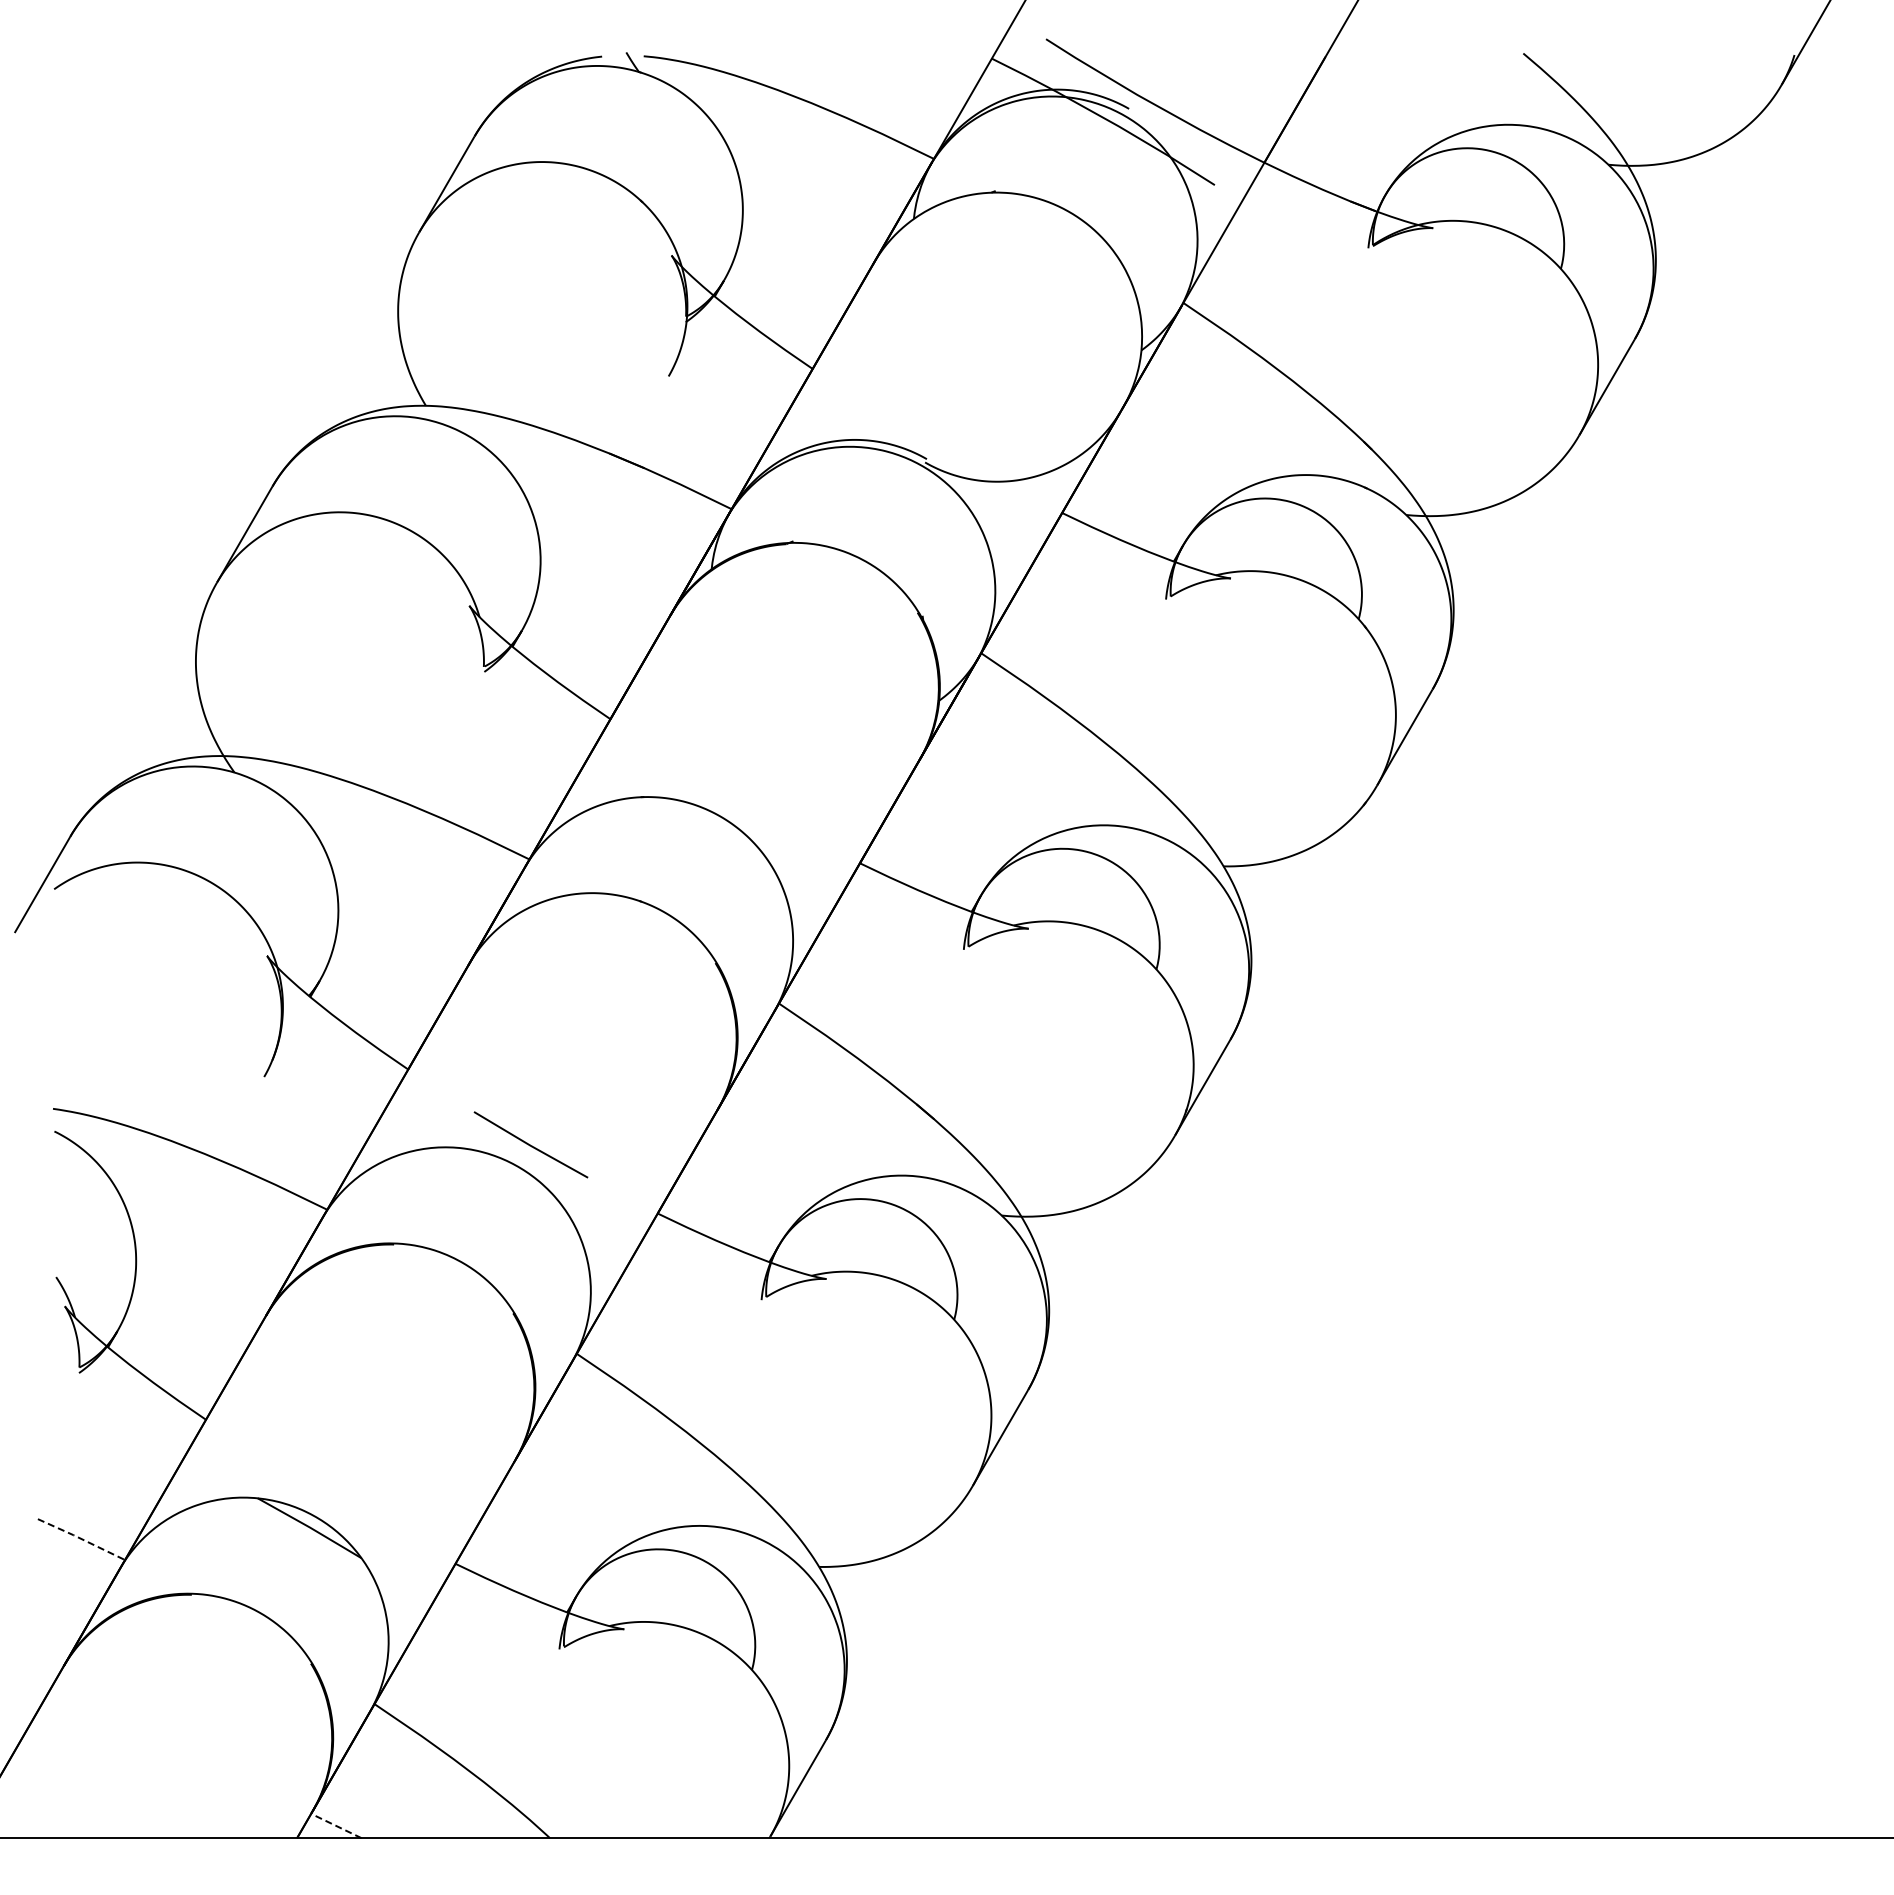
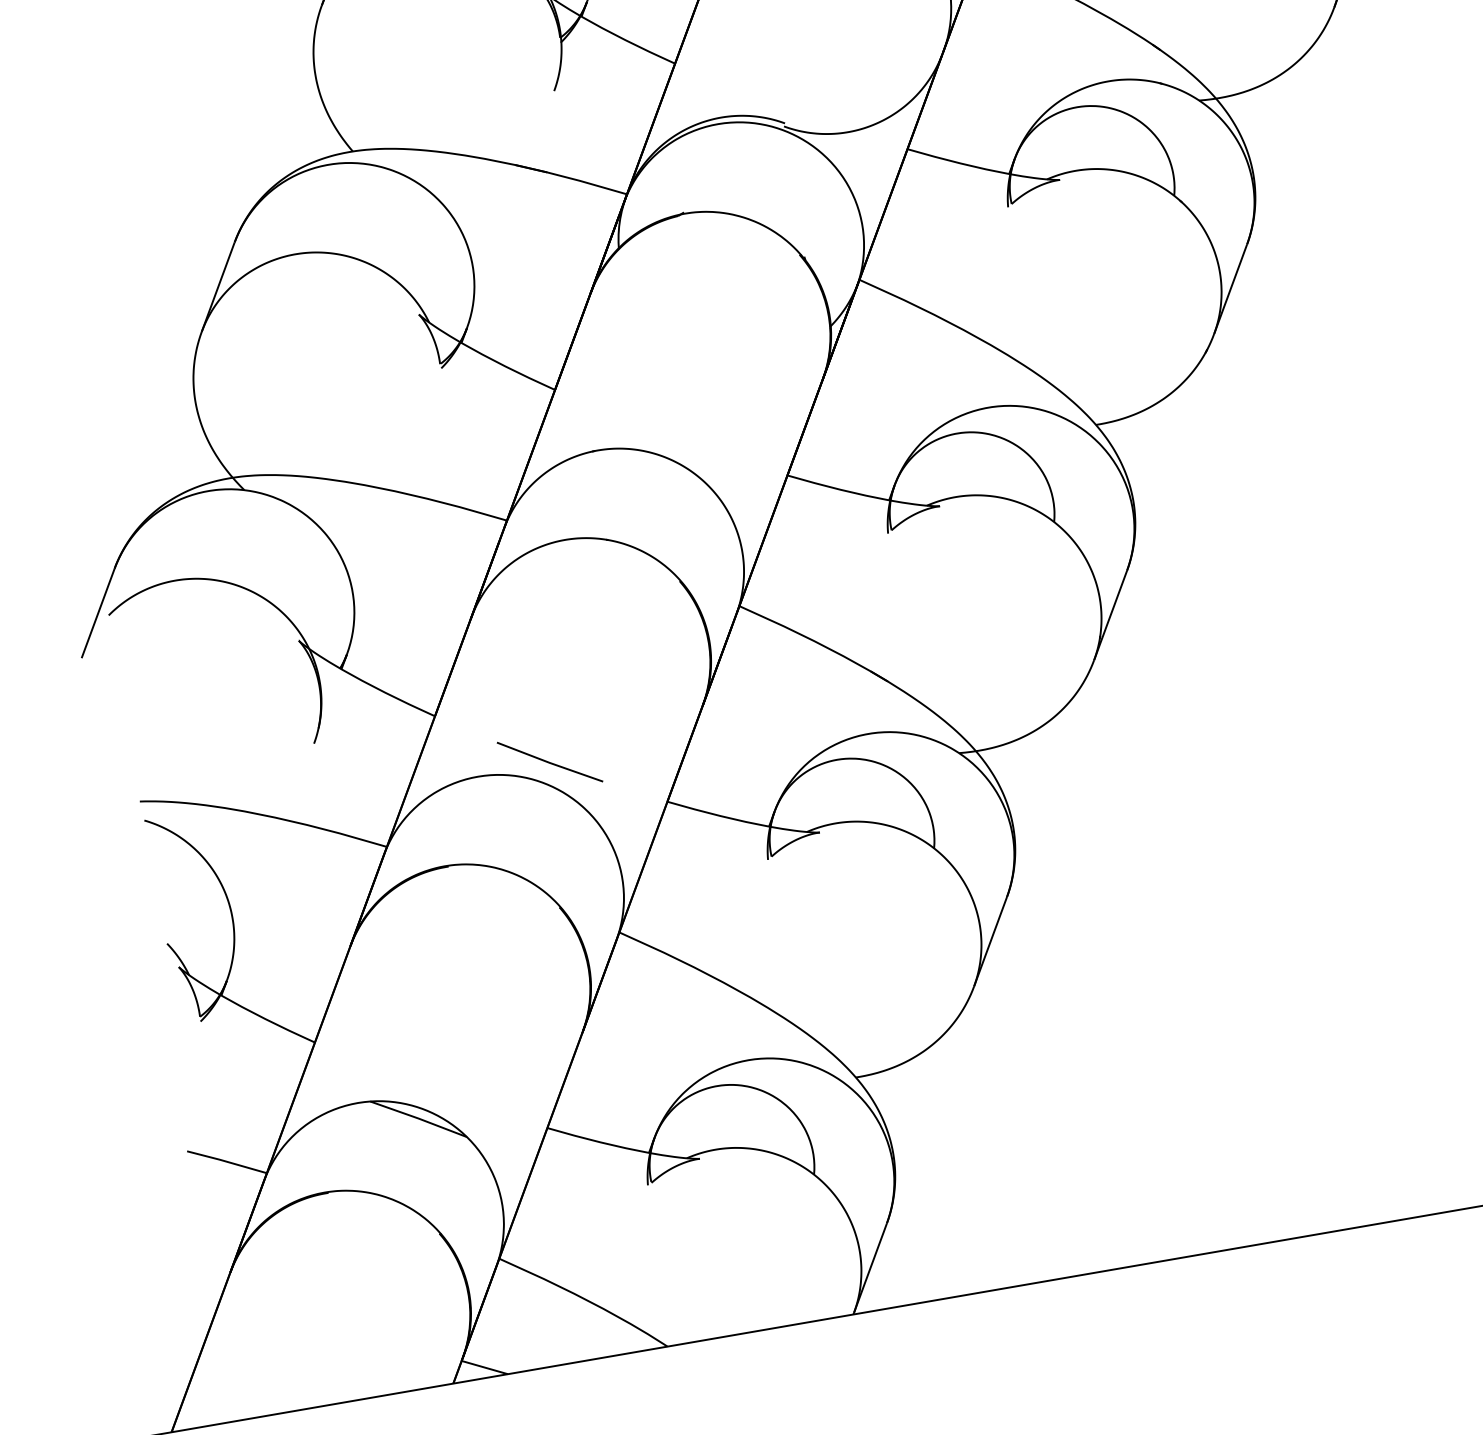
line: (81, 1539) -> (227, 1162), dashed -> solid
line: (335, 1825) -> (483, 1367), dashed -> solid

